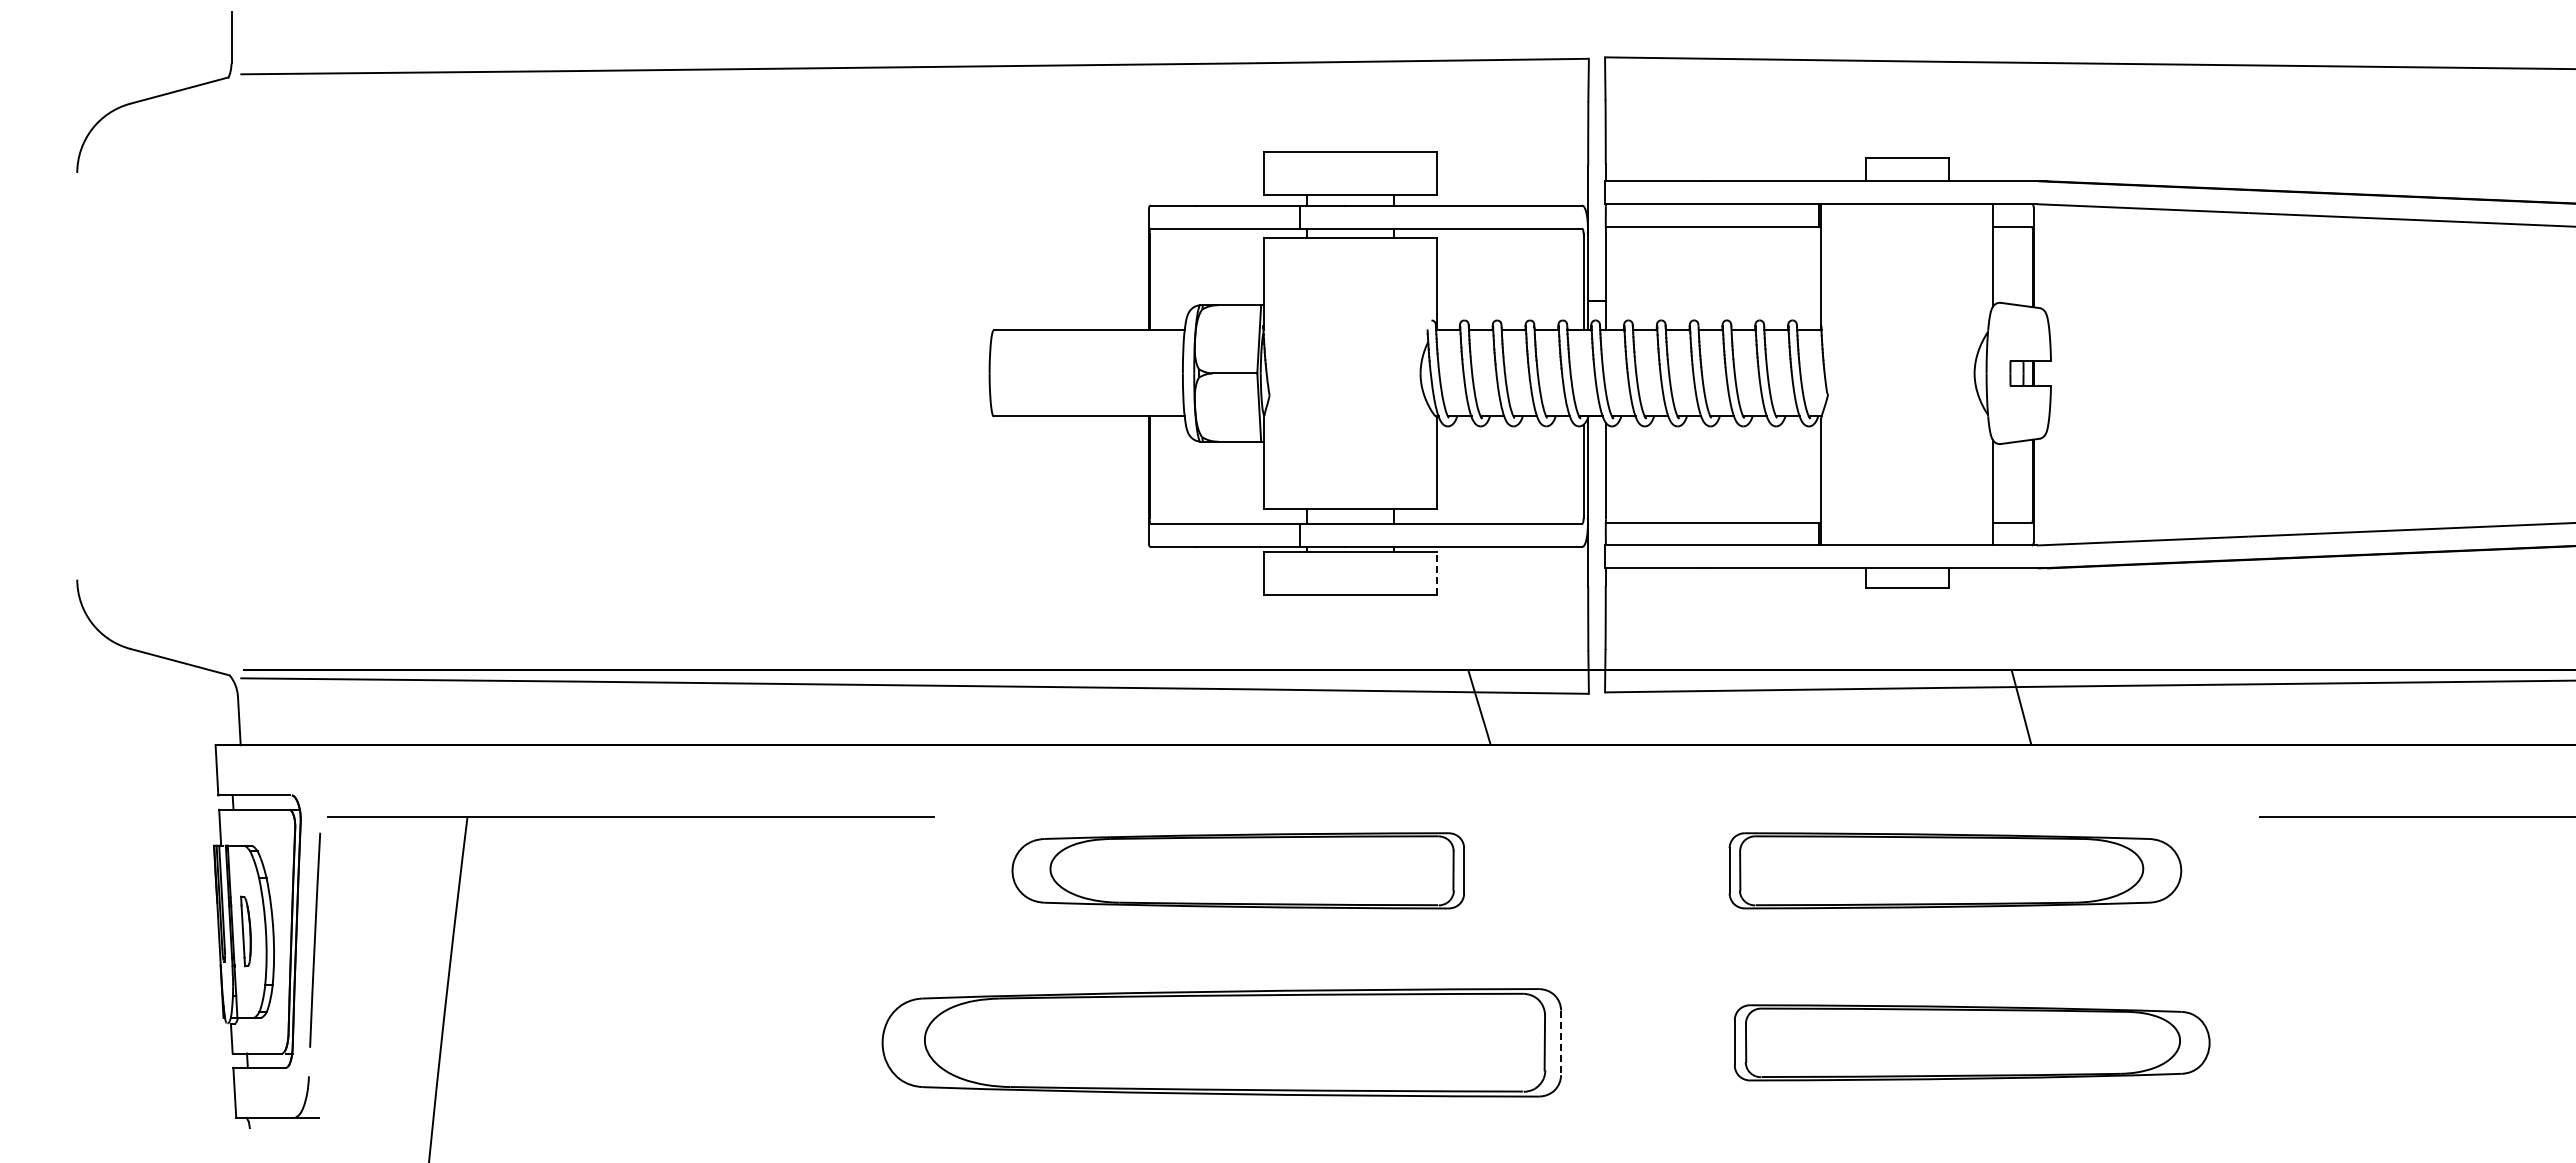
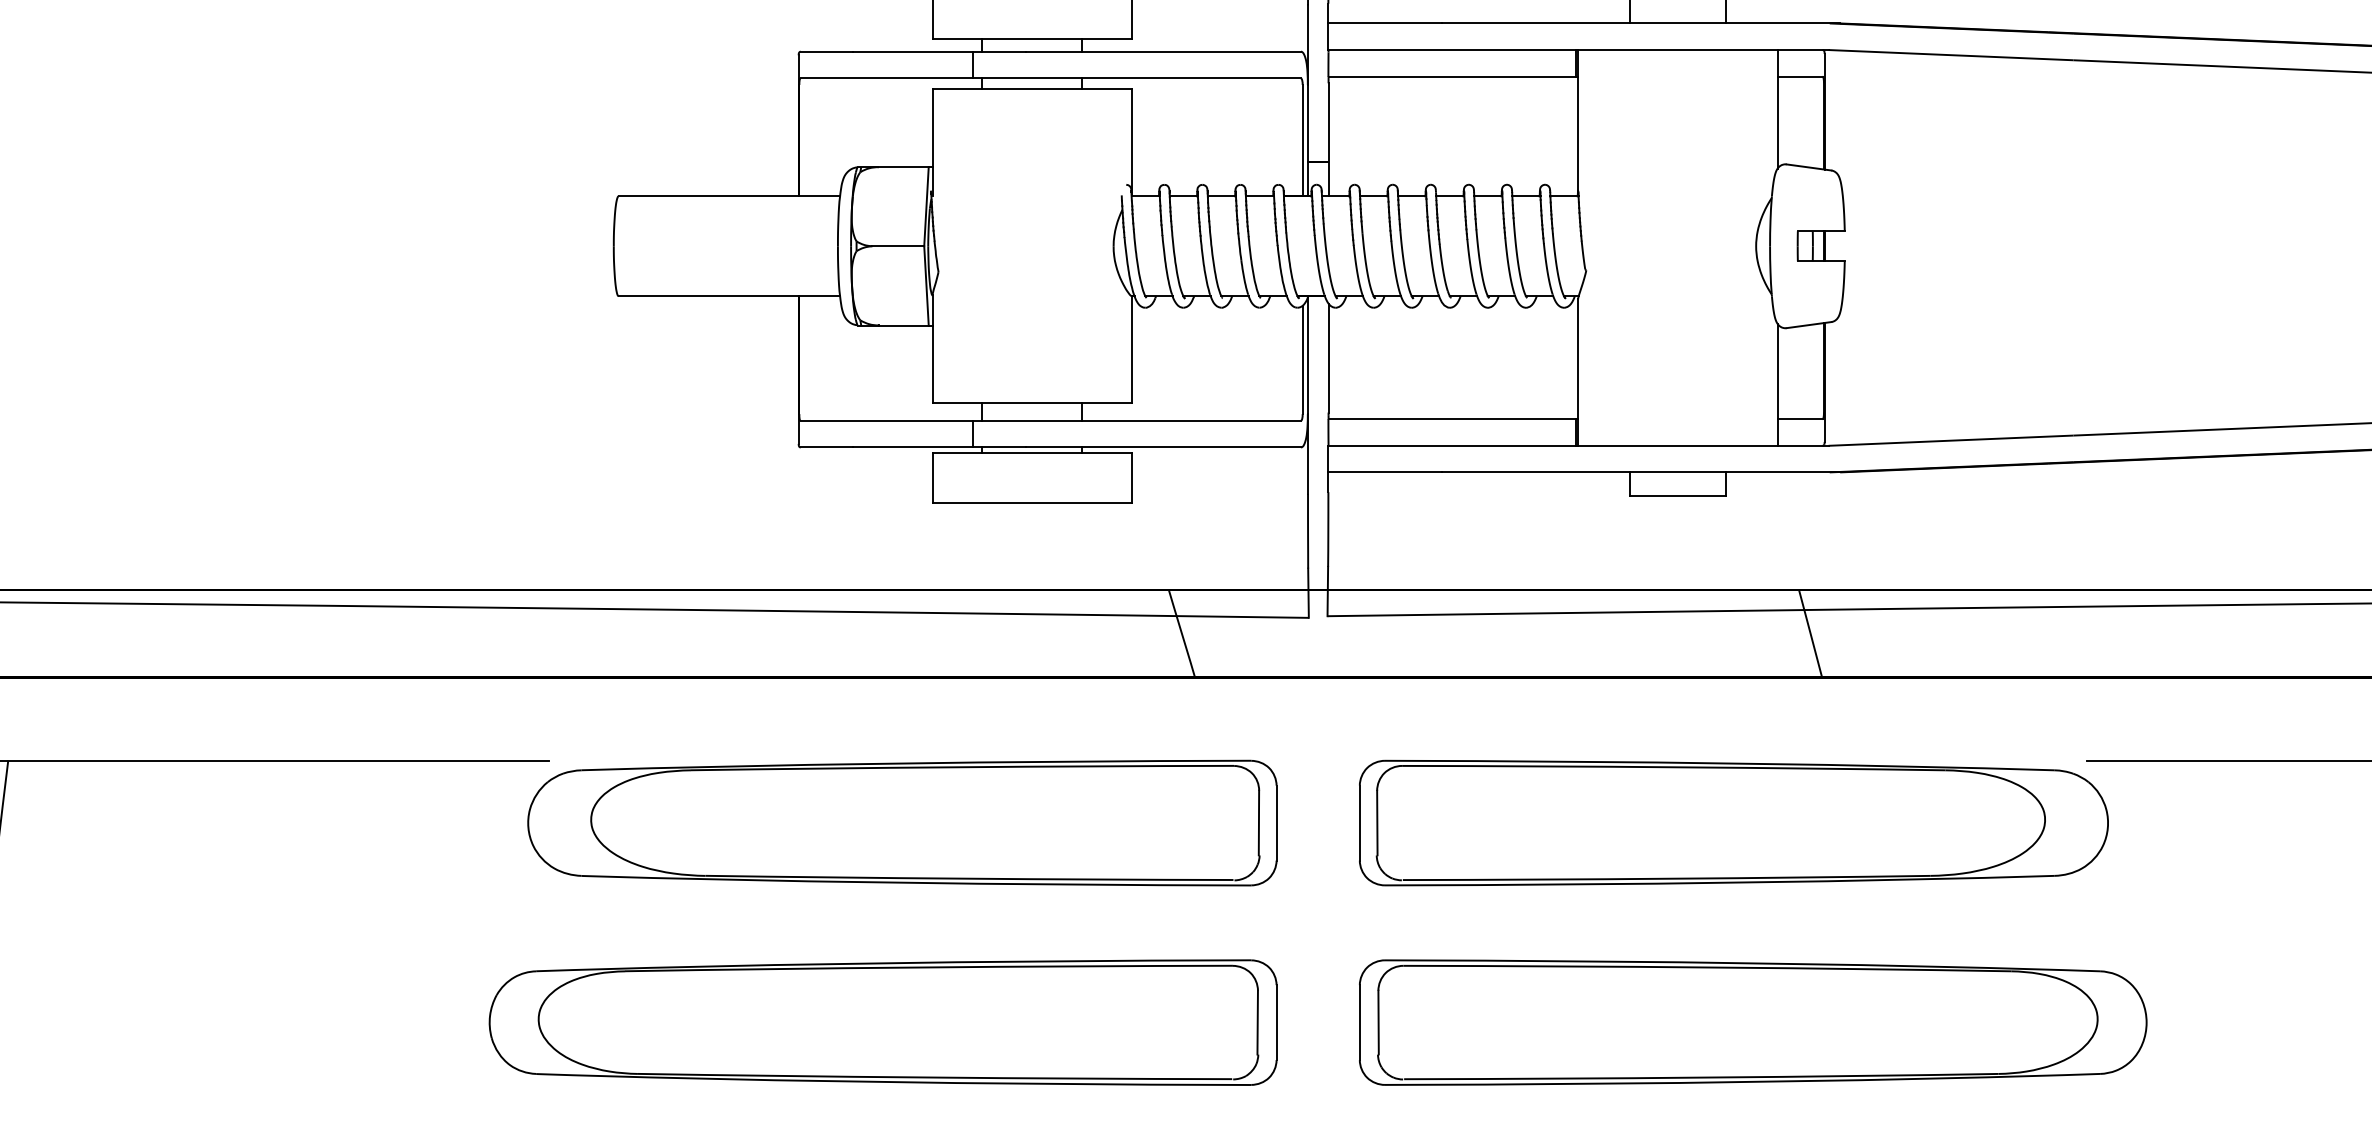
line: (1436, 573) -> (1132, 478), dashed -> solid
part: (1237, 870) -> (901, 822), size x1.43
part: (1955, 870) -> (1734, 822), size x1.43
part: (1972, 1042) -> (1753, 1022), size x1.43
line: (1561, 1043) -> (1277, 1023), dashed -> solid

